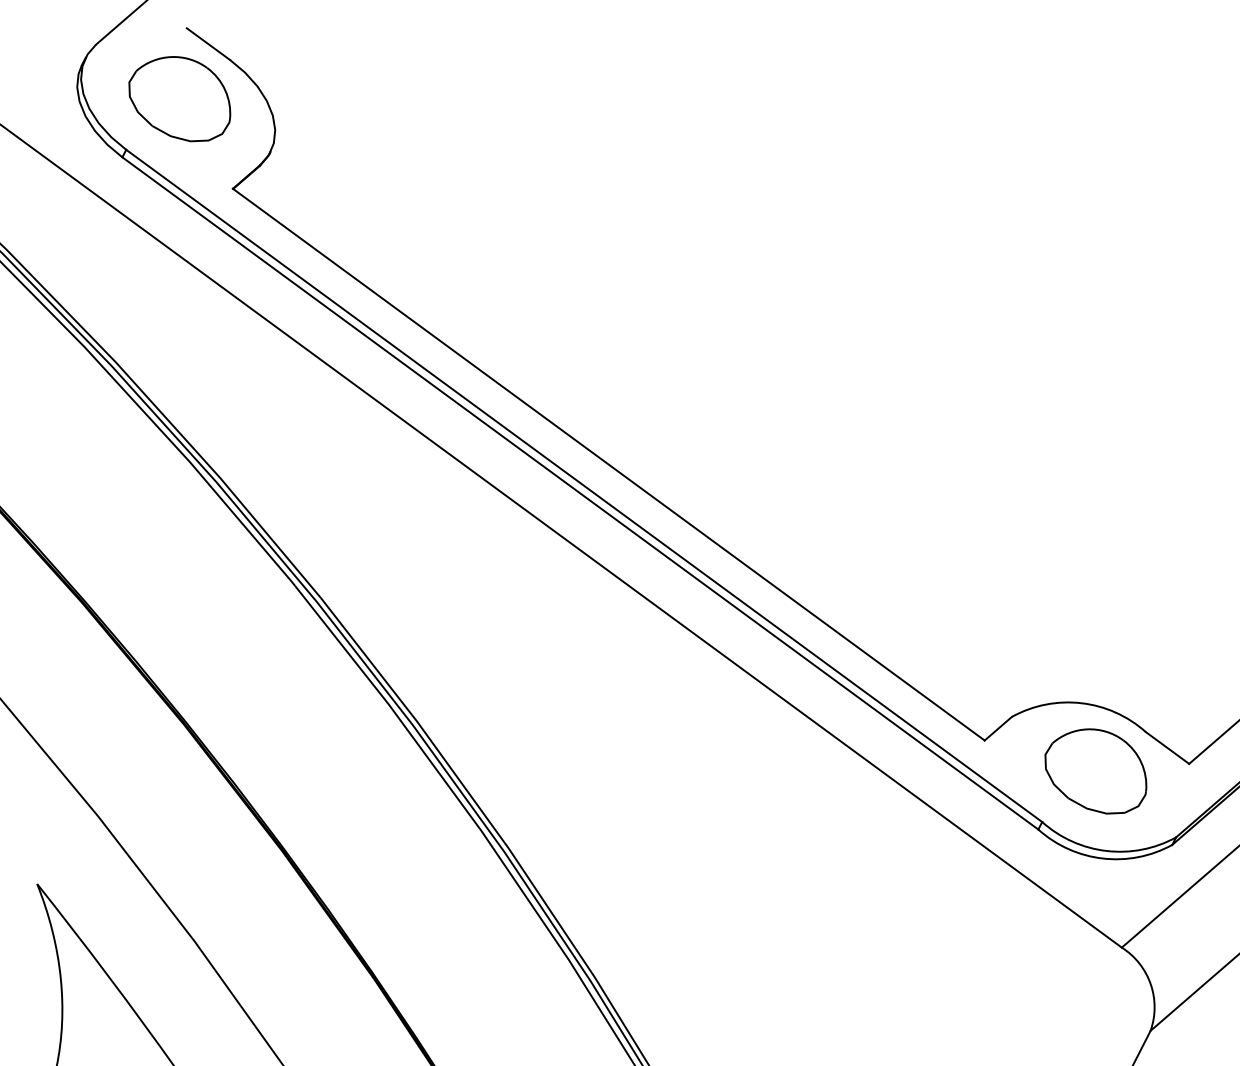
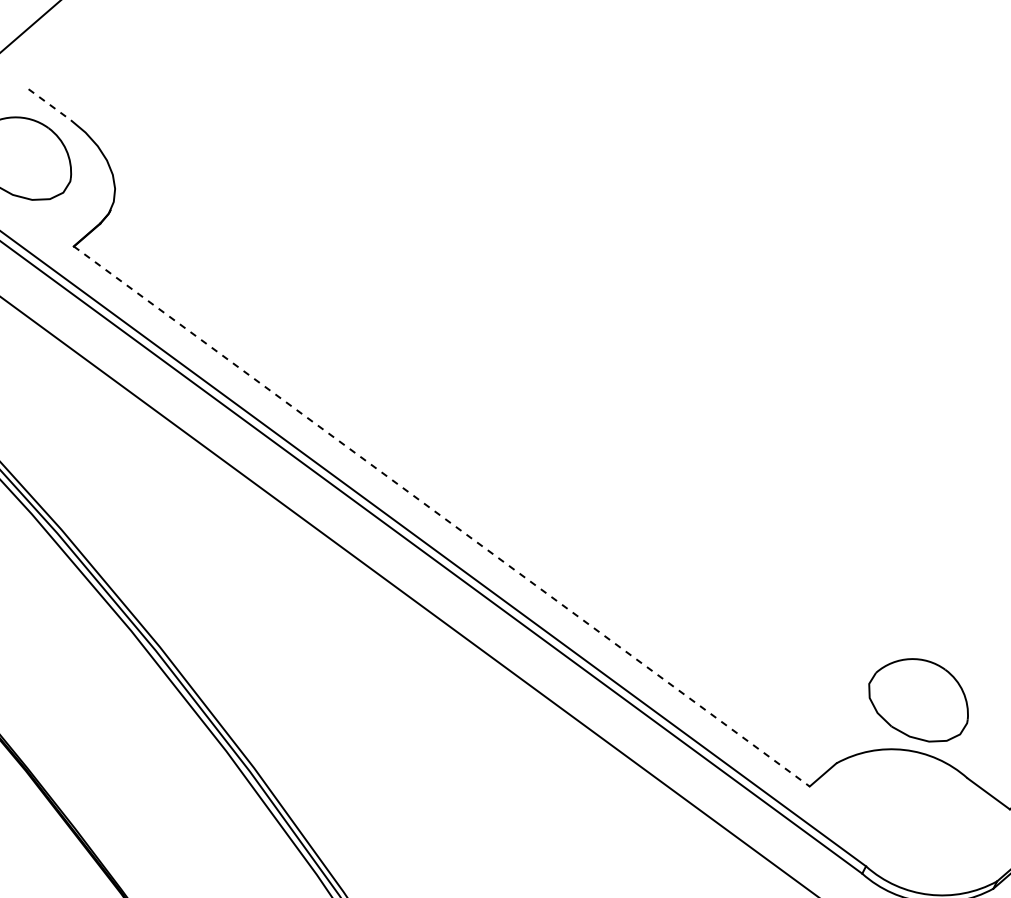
line: (208, 44) -> (49, 105), solid -> dashed
line: (609, 464) -> (442, 516), solid -> dashed
part: (1095, 771) -> (918, 700), moved

